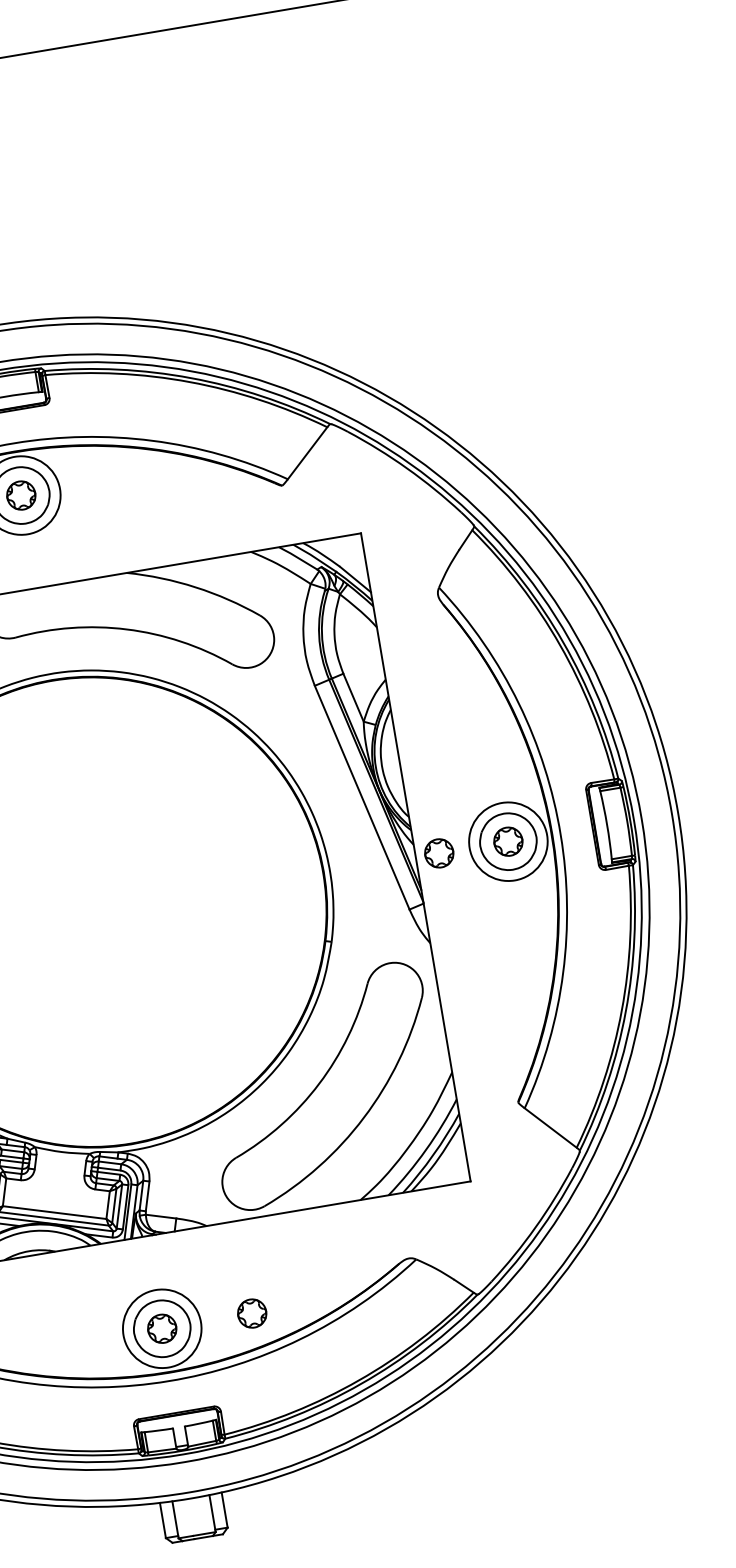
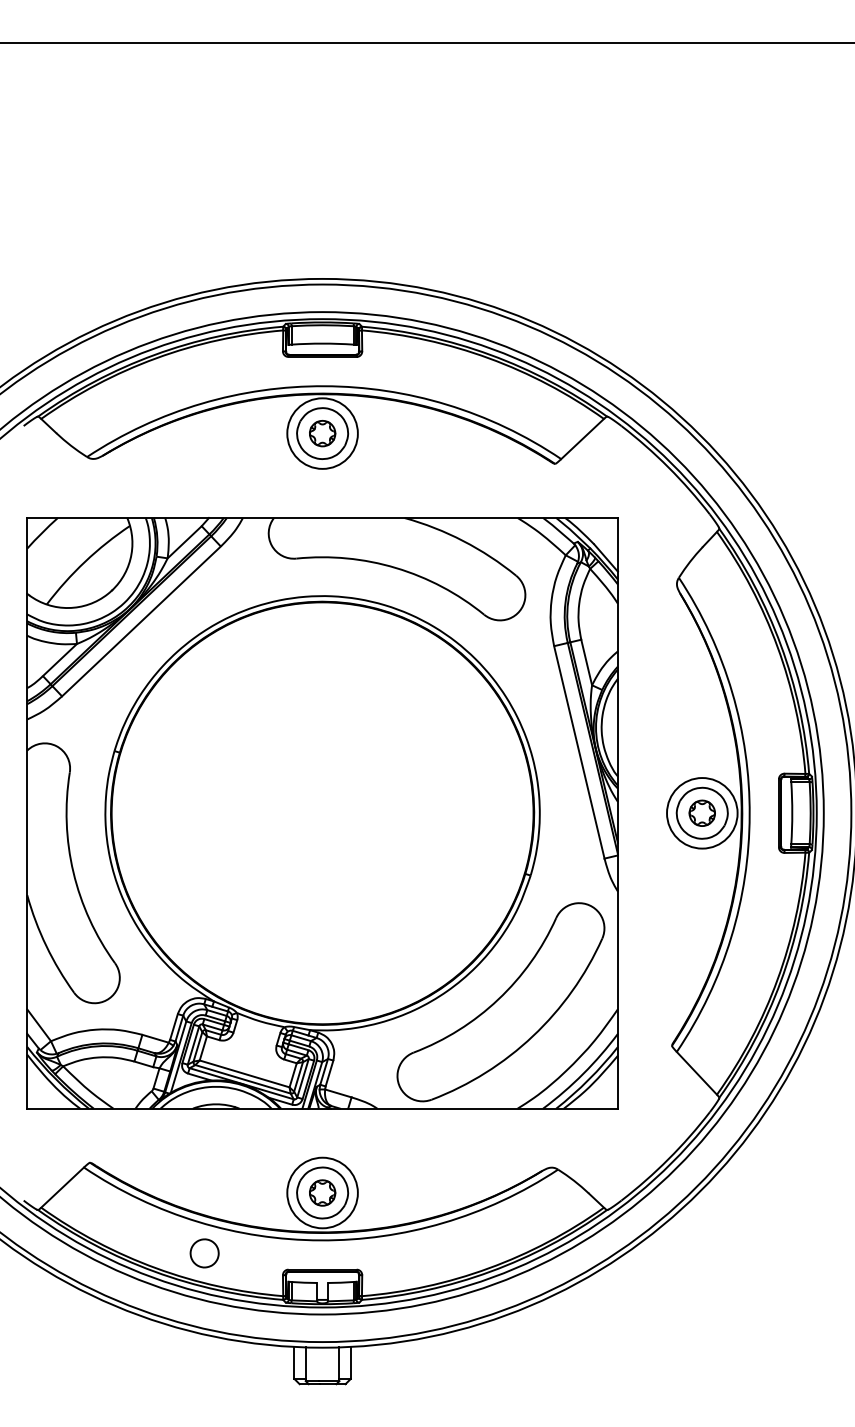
part: (438, 852) -> (638, 812), removed
part: (252, 1313) -> (404, 1192), removed
part: (43, 1417) -> (204, 1253), added

